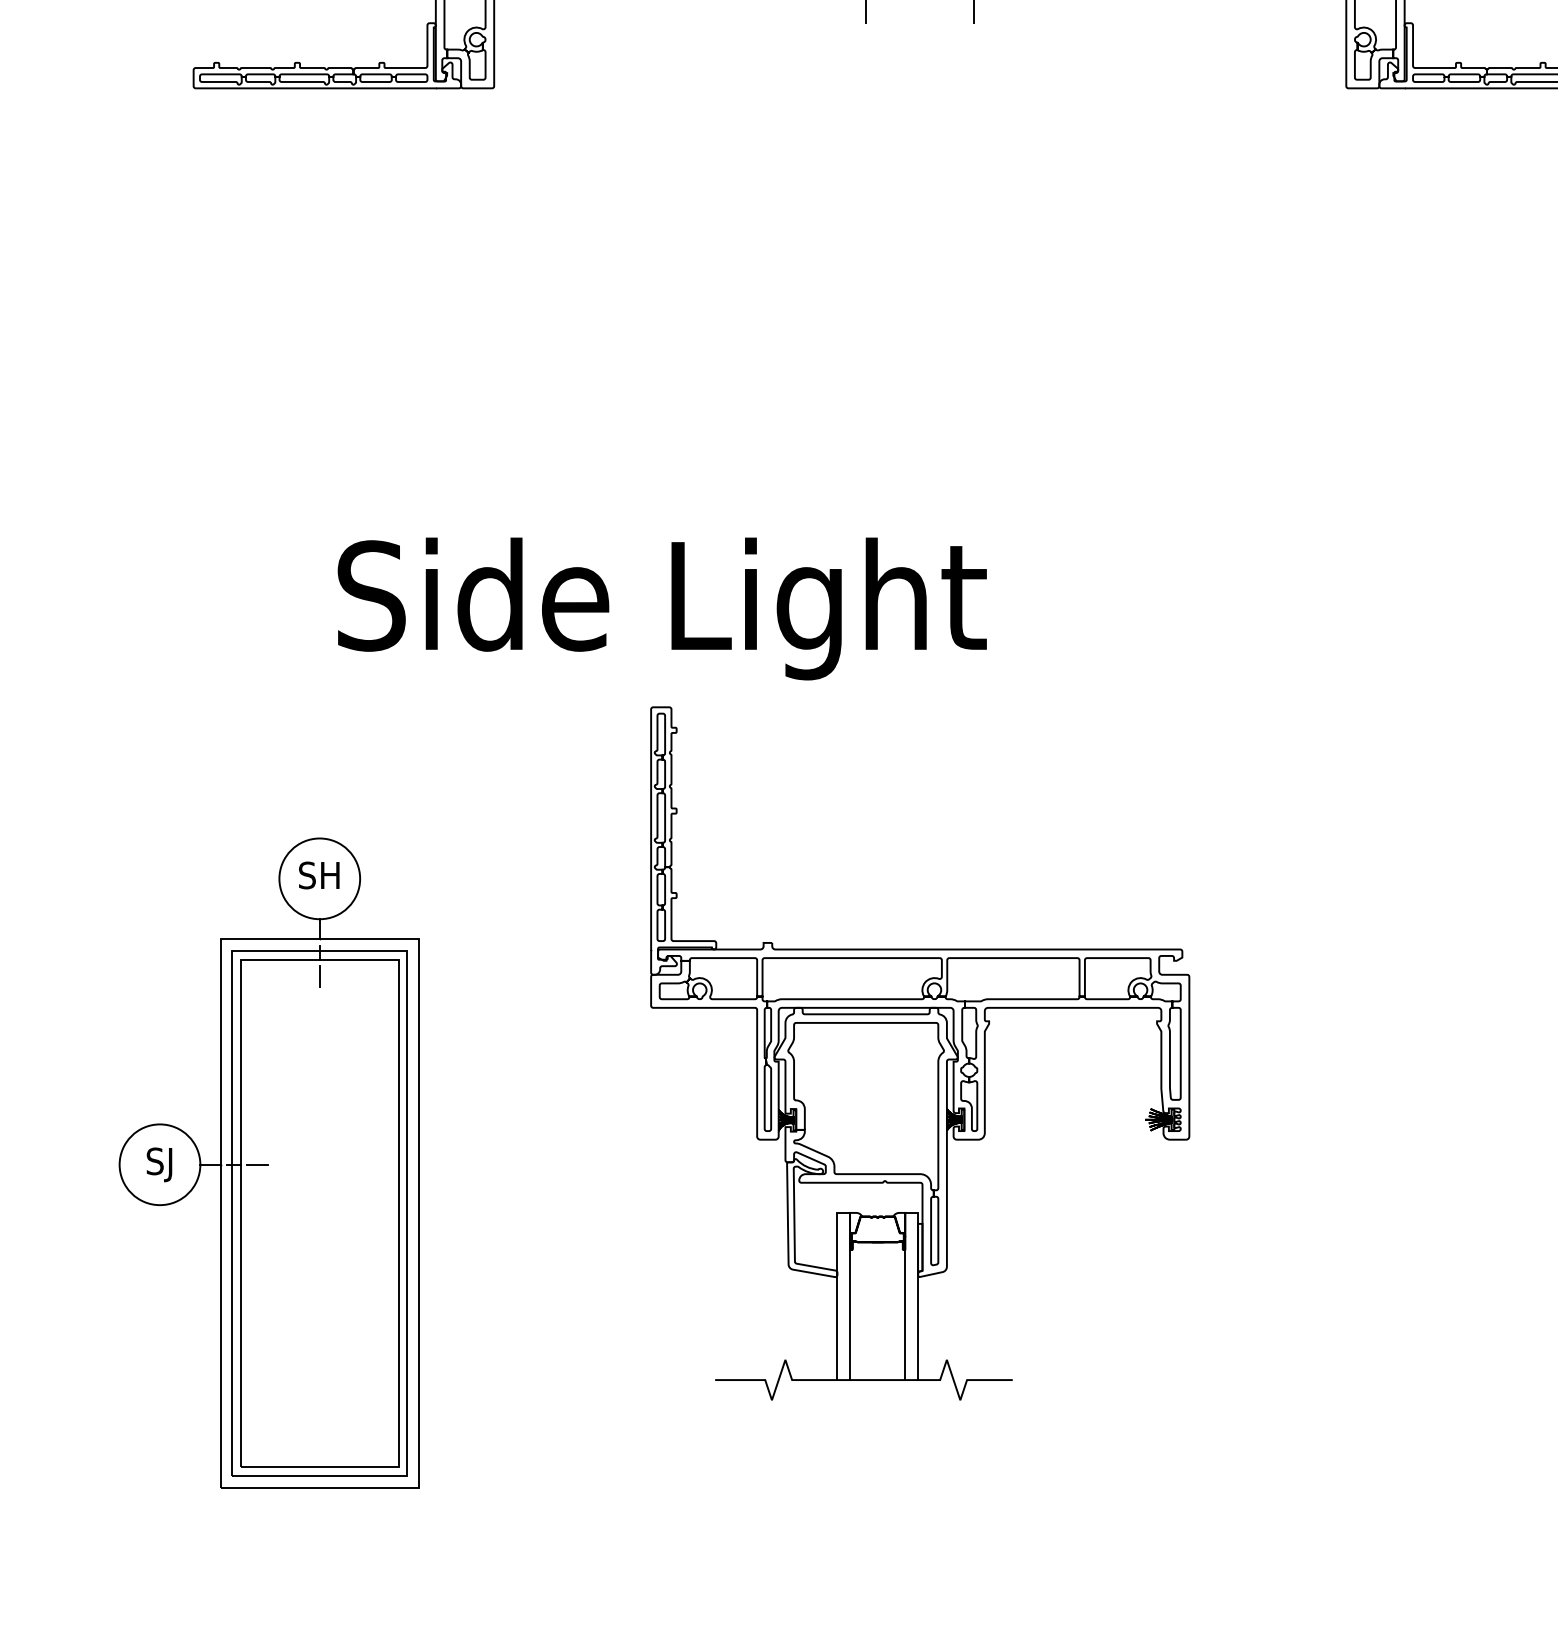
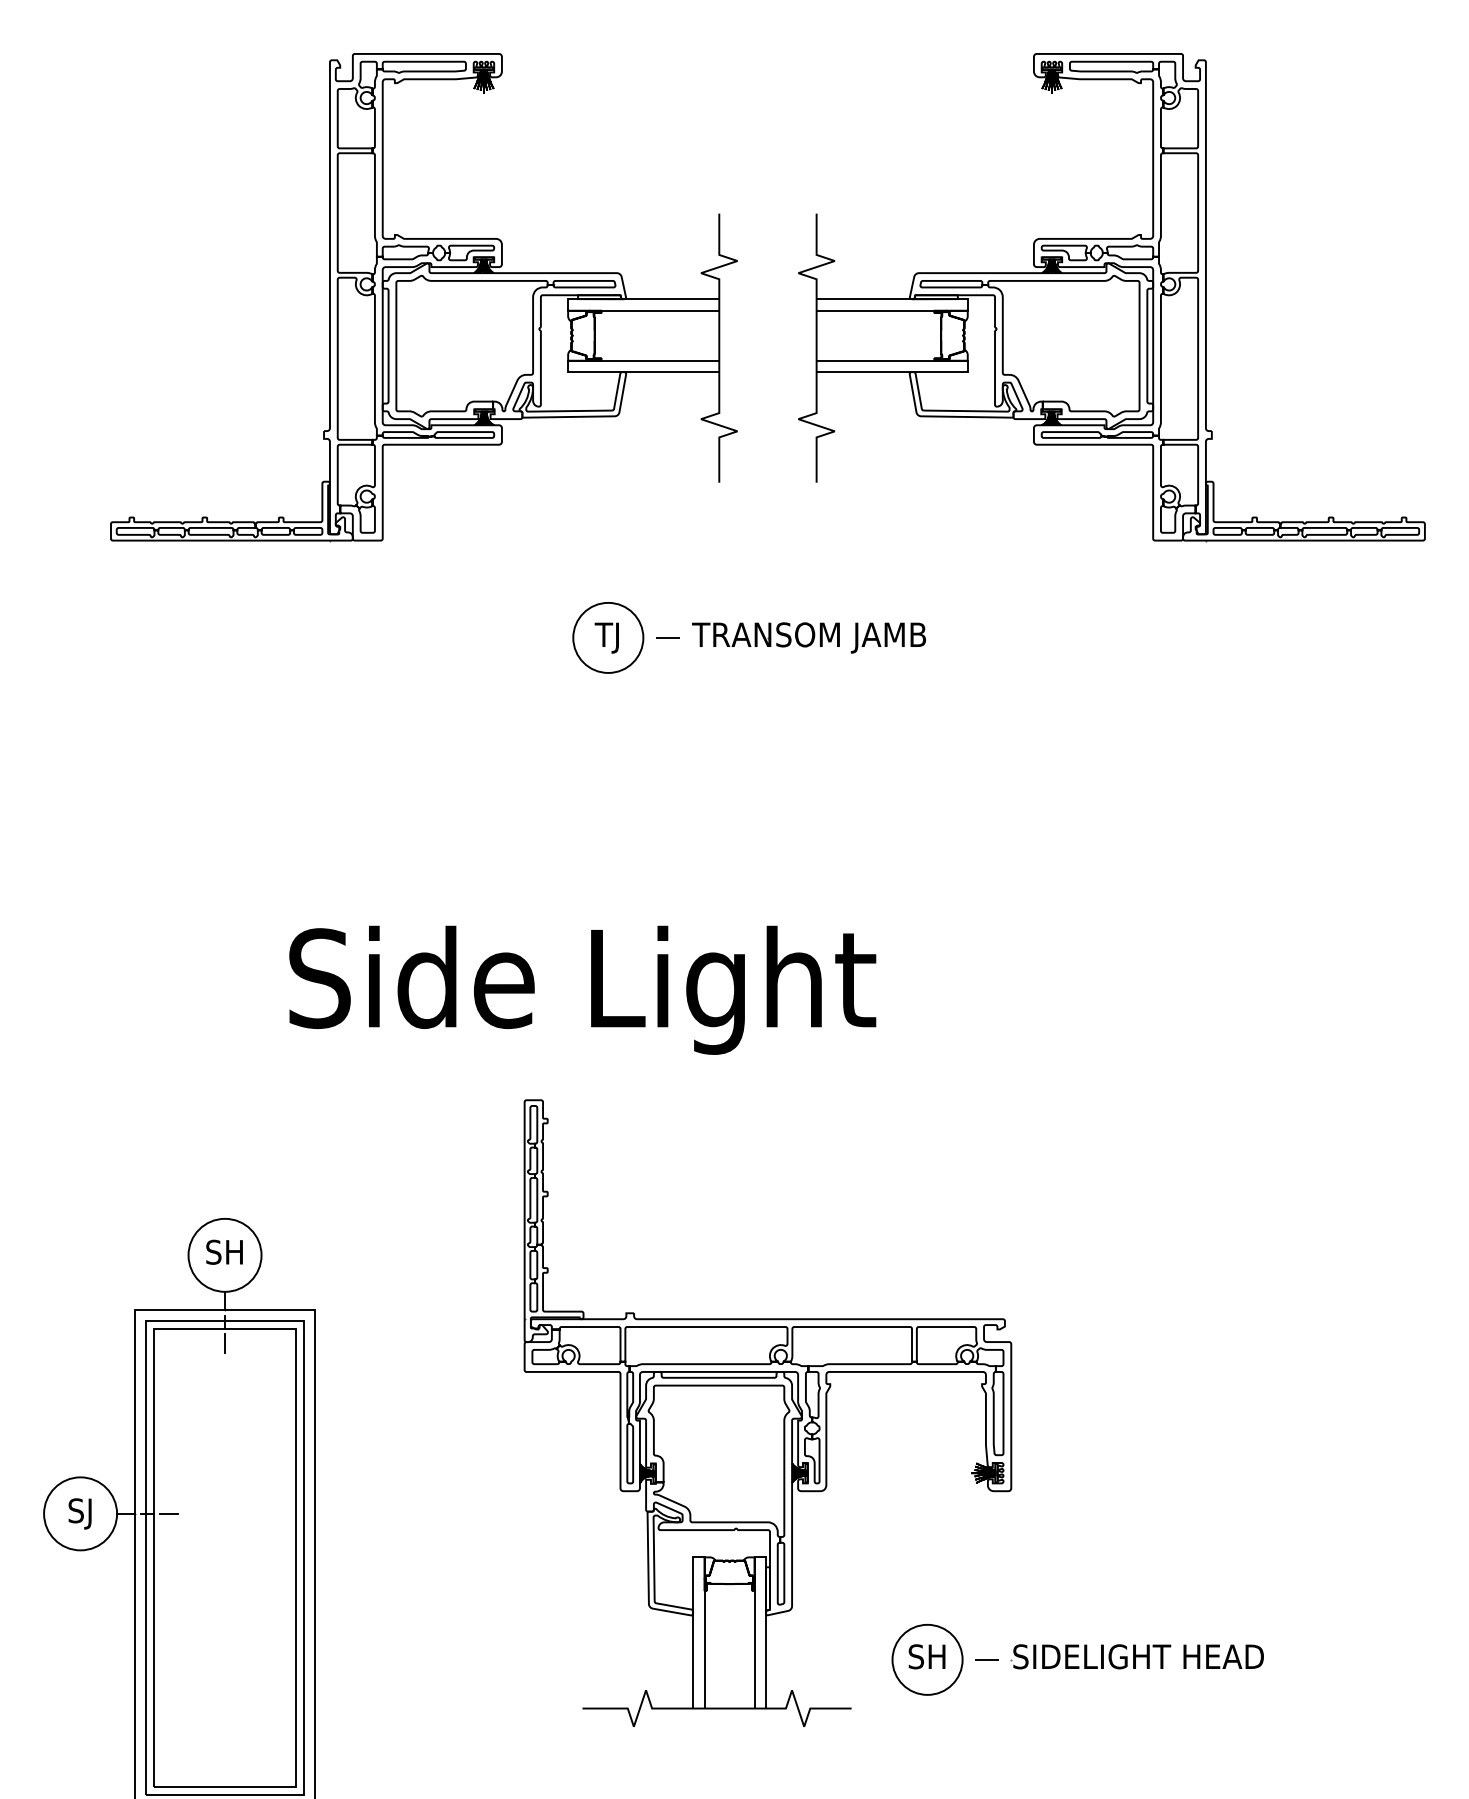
part: (899, 195) -> (749, 637), added
text: (662, 608) -> (582, 989), moved
part: (1262, 1325) -> (1077, 1659), added

